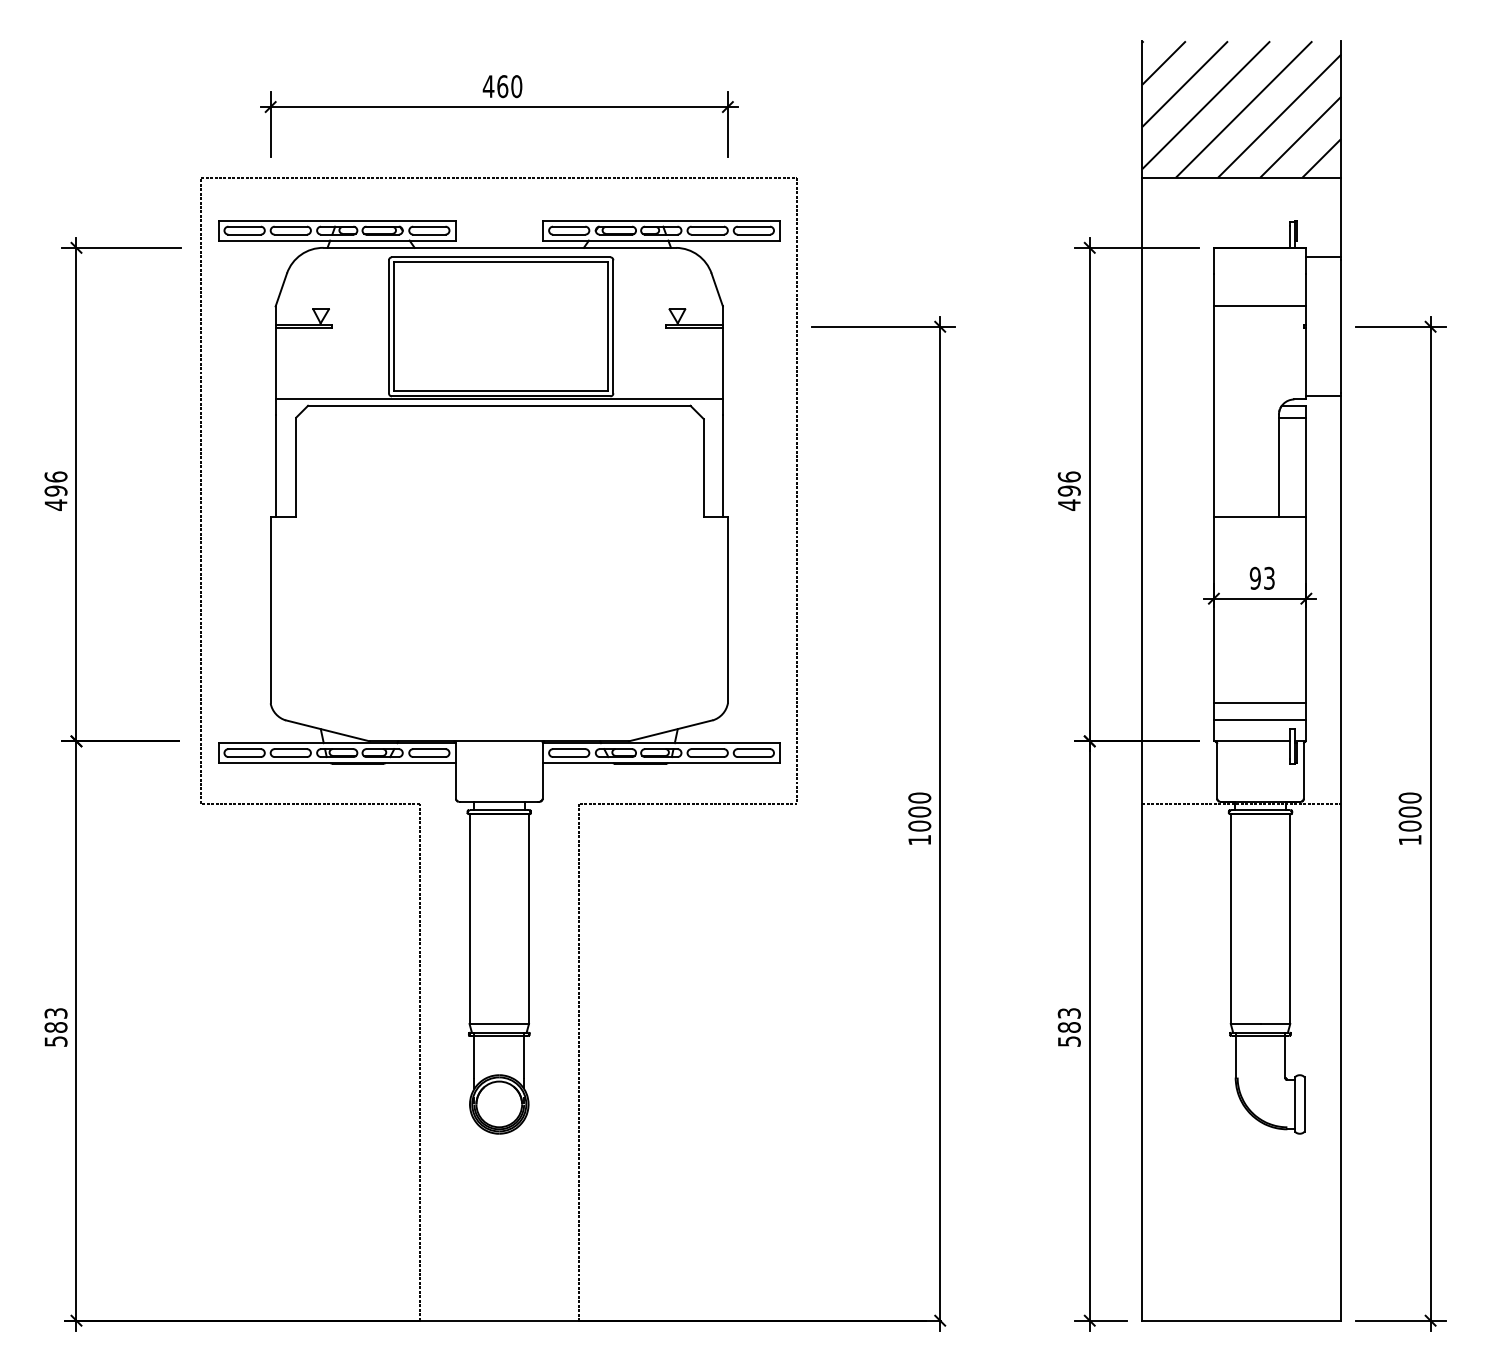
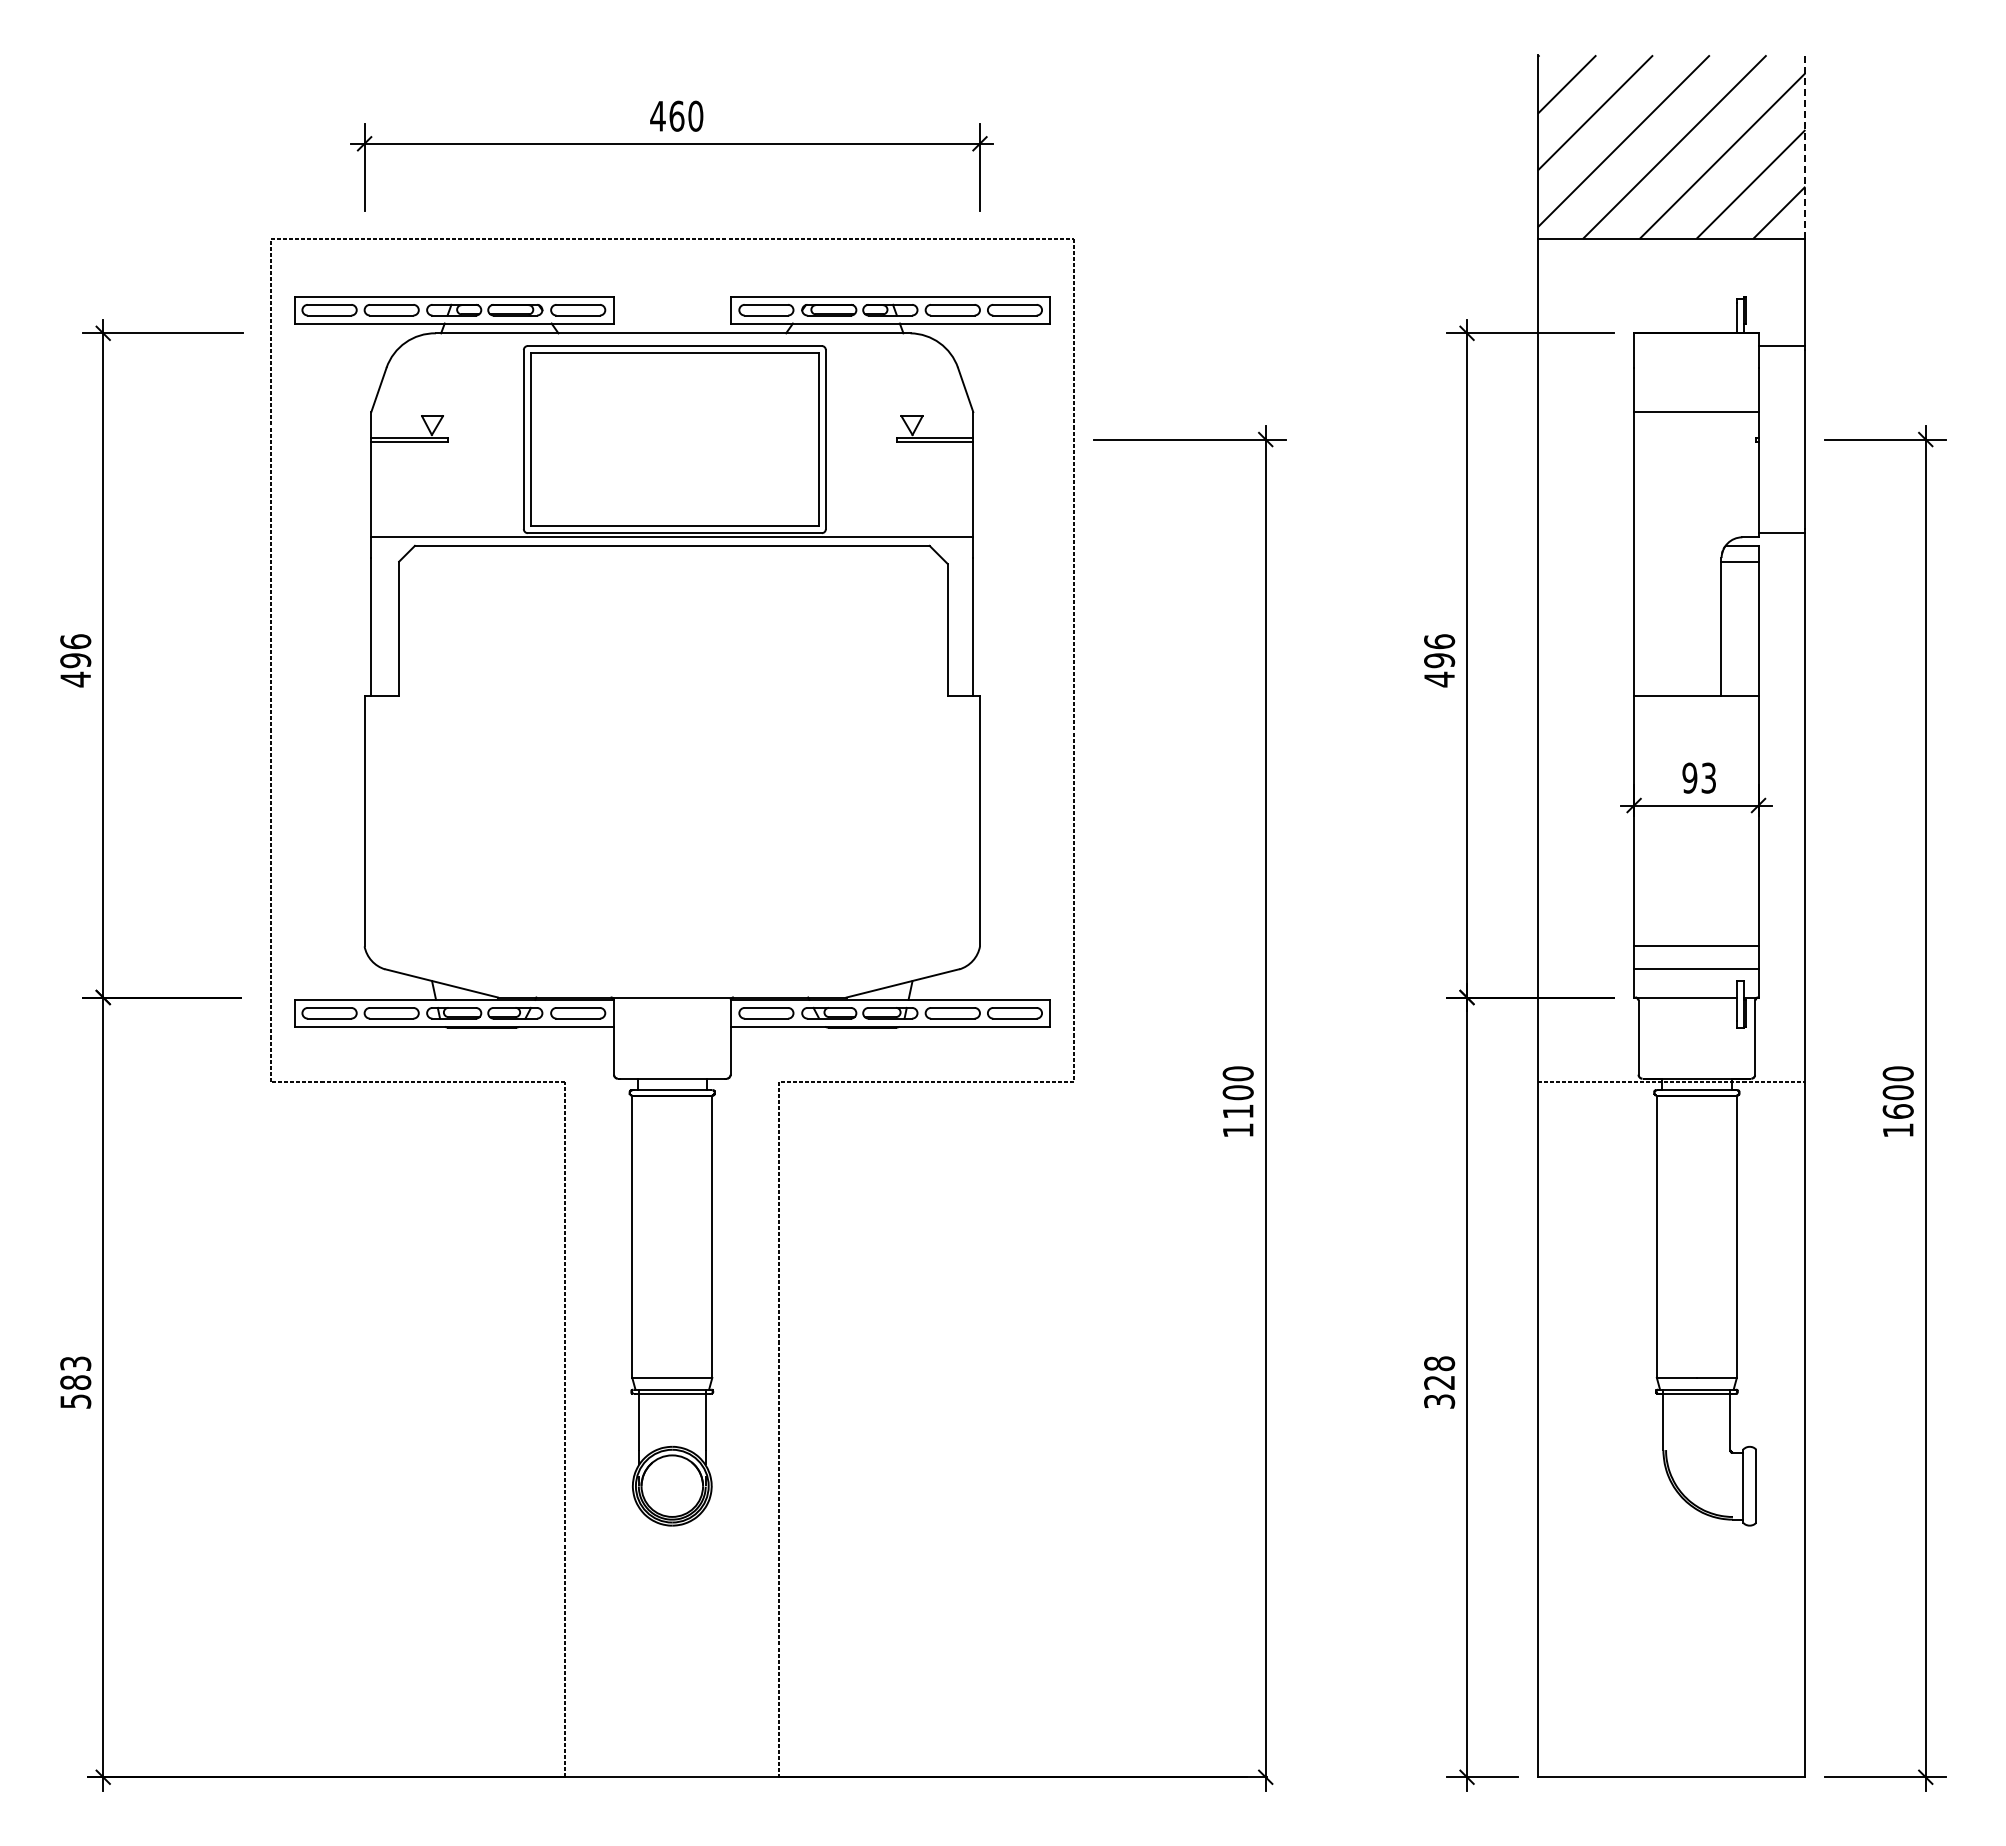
line: (1341, 109) -> (1805, 147), solid -> dashed
text: (919, 826) -> (1237, 1111), 1000 -> 1100
text: (1409, 826) -> (1897, 1111), 1000 -> 1600
text: (1069, 1026) -> (1439, 1381), 583 -> 328

